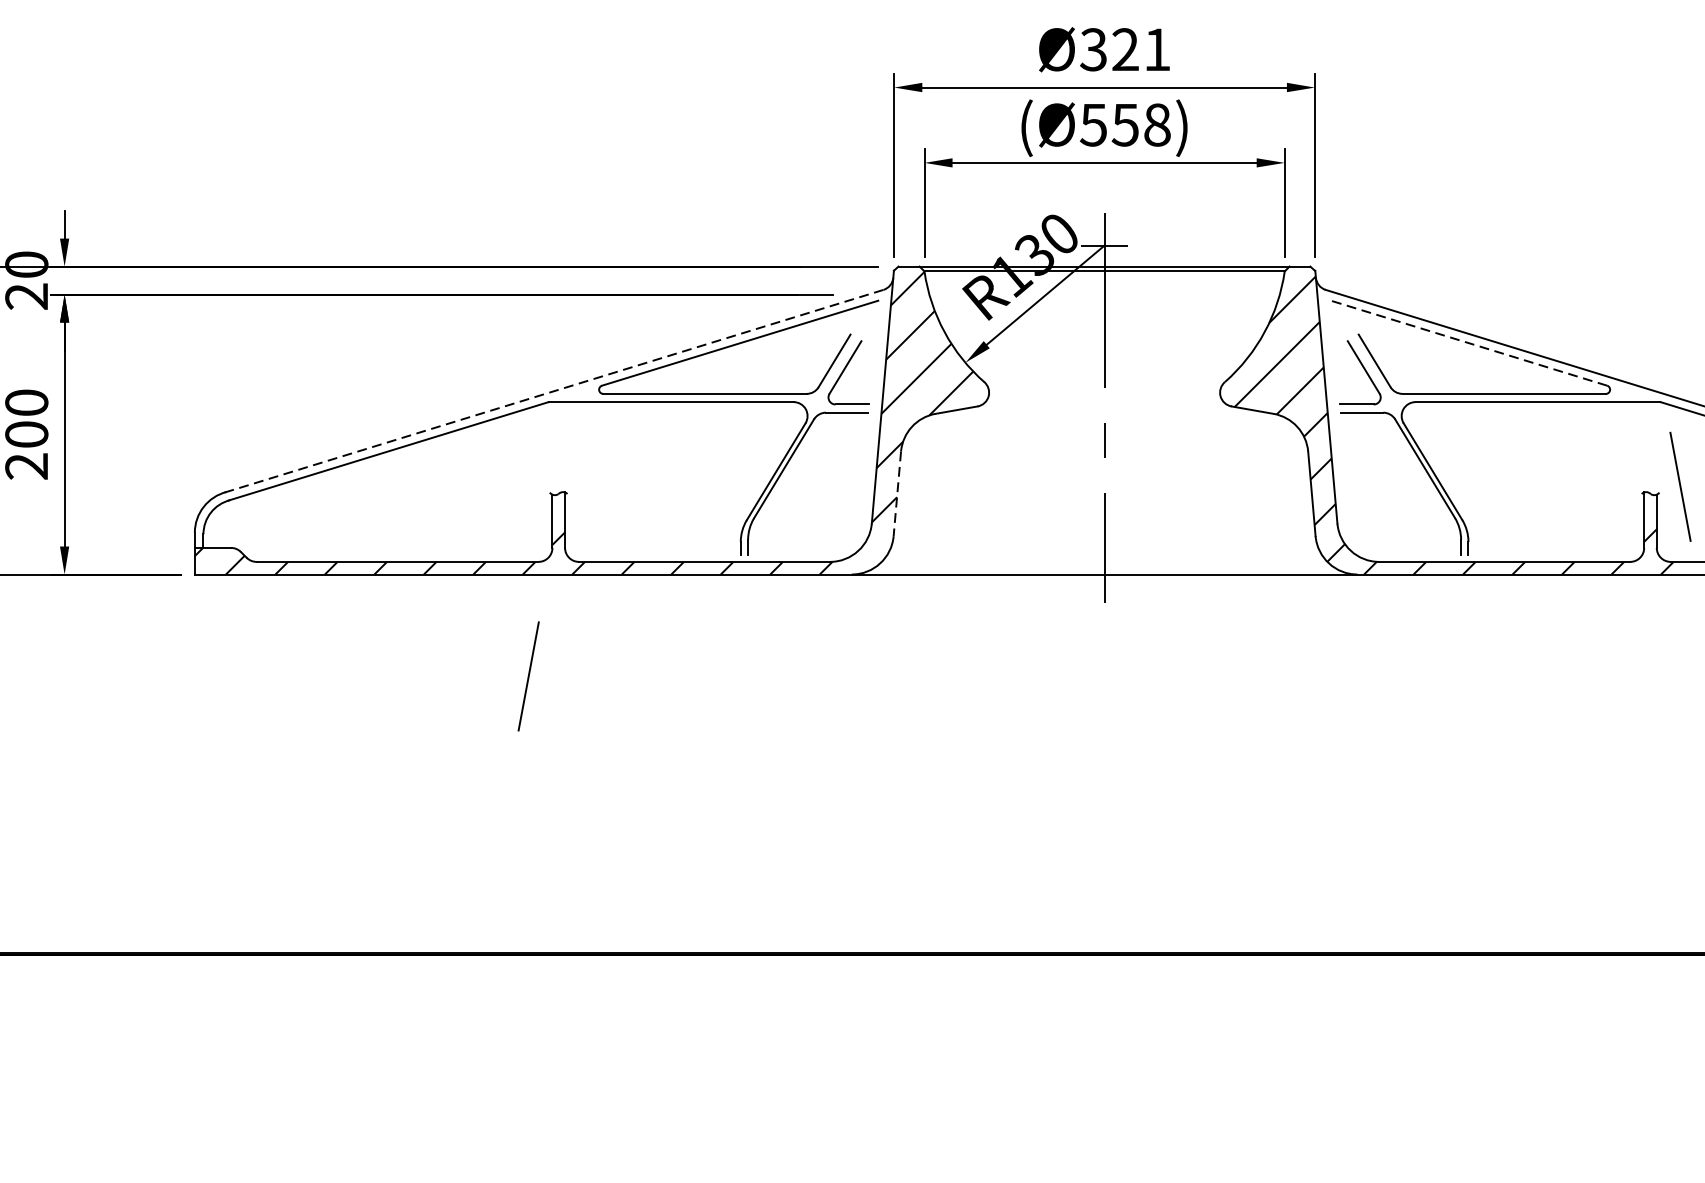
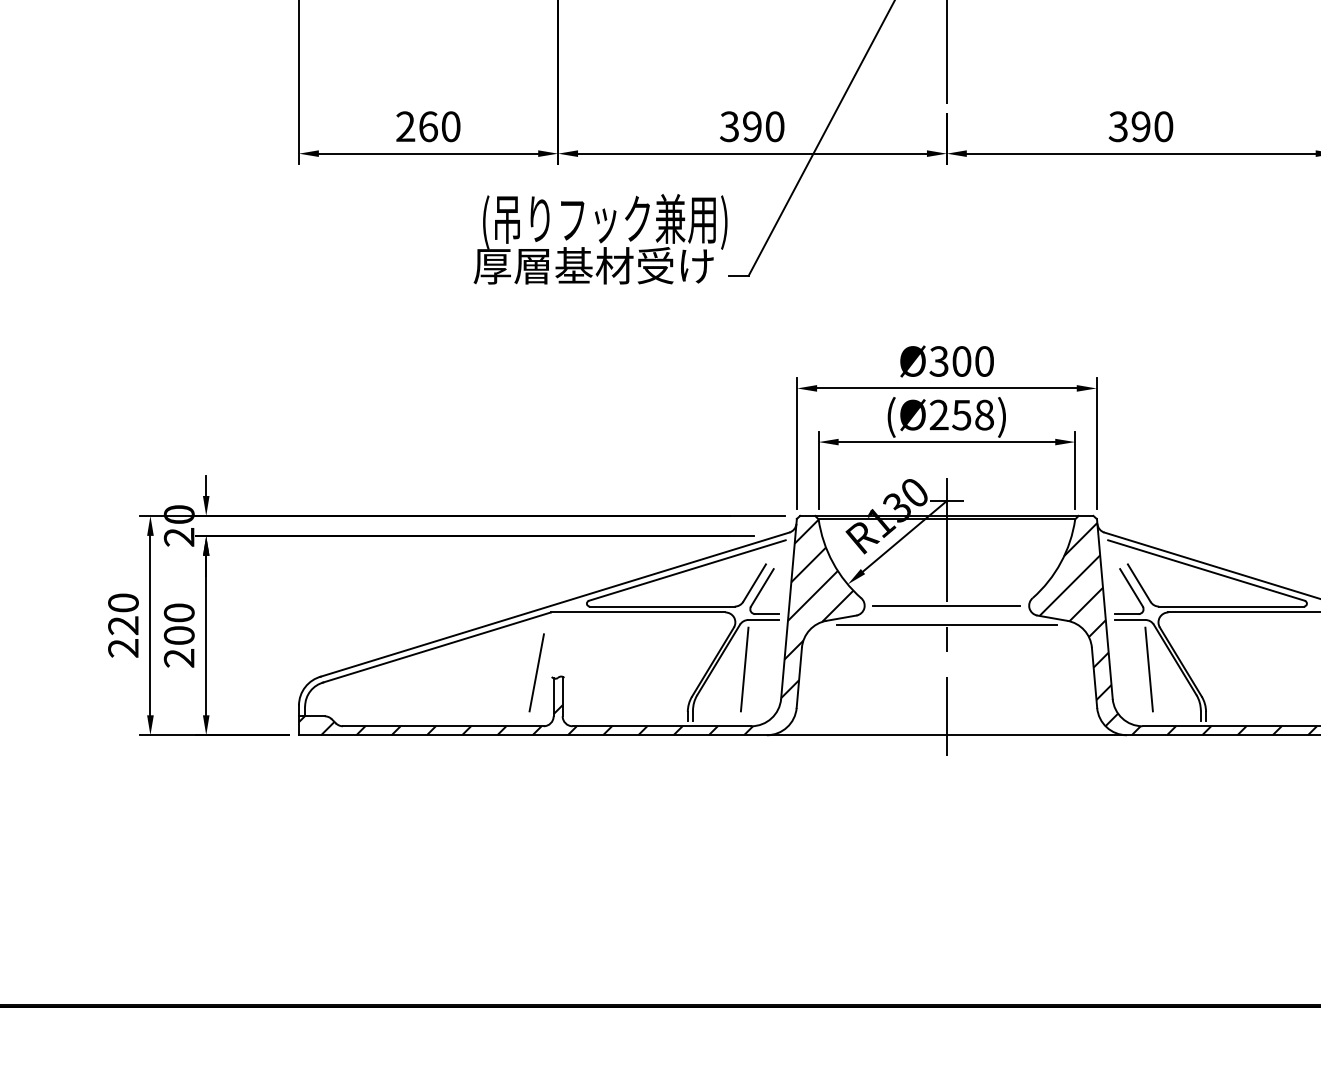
text: (1140, 49) -> (972, 361), Ø321 -> Ø300
text: (1092, 124) -> (938, 414), (Ø558) -> (Ø258)
line: (1469, 343) -> (1206, 570), dashed -> solid
line: (553, 390) -> (554, 604), dashed -> solid
line: (1104, 392) -> (946, 605), added
line: (1104, 419) -> (946, 624), added
line: (820, 482) -> (744, 669), added
line: (1387, 482) -> (1148, 669), added
line: (897, 494) -> (799, 678), dashed -> solid
line: (528, 675) -> (536, 672), moved

